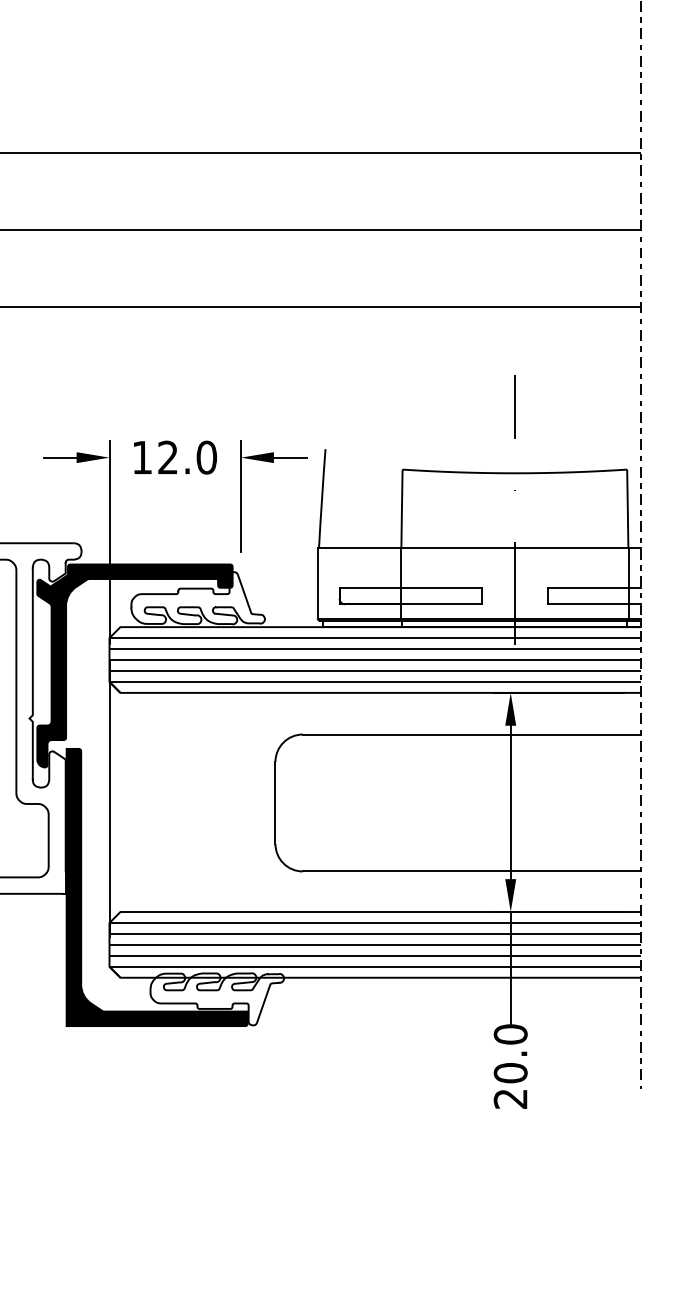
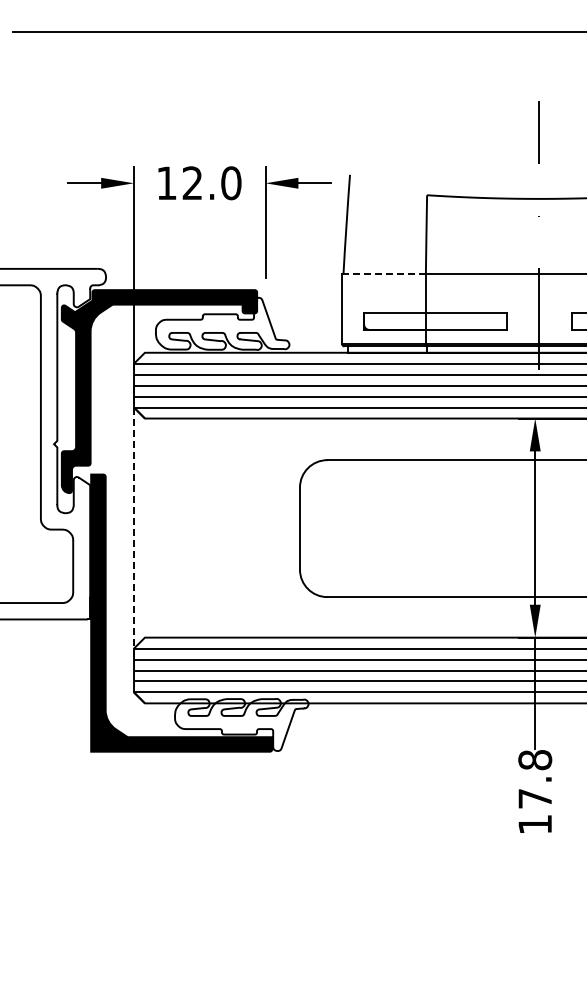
line: (359, 548) -> (384, 274), solid -> dashed
line: (109, 798) -> (134, 524), solid -> dashed
text: (510, 1066) -> (535, 792), 20.0 -> 17.8

